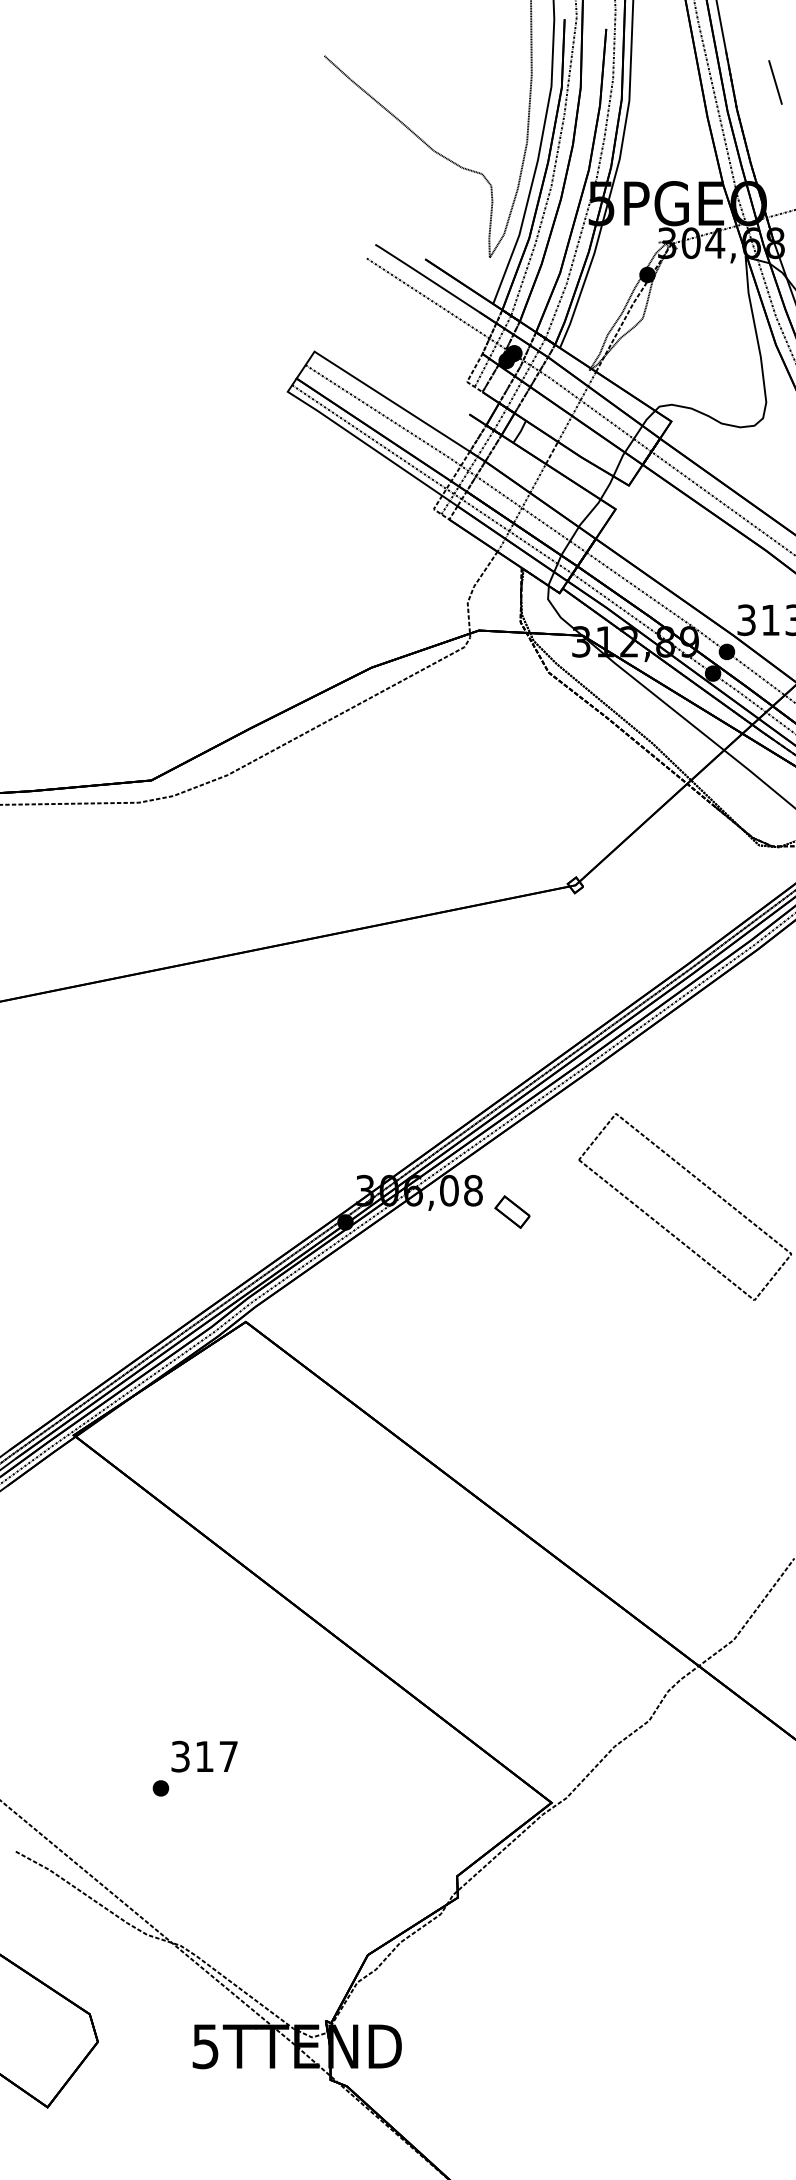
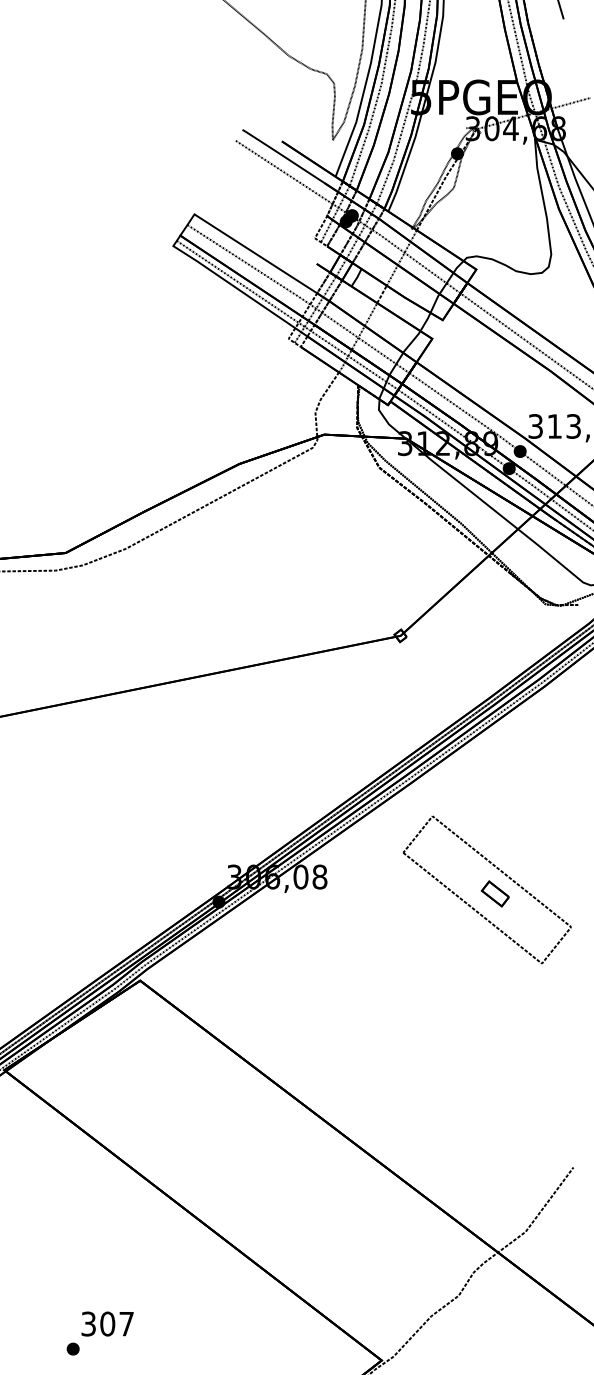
part: (512, 1211) -> (495, 893), moved
text: (204, 1756) -> (107, 1323), 317 -> 307

